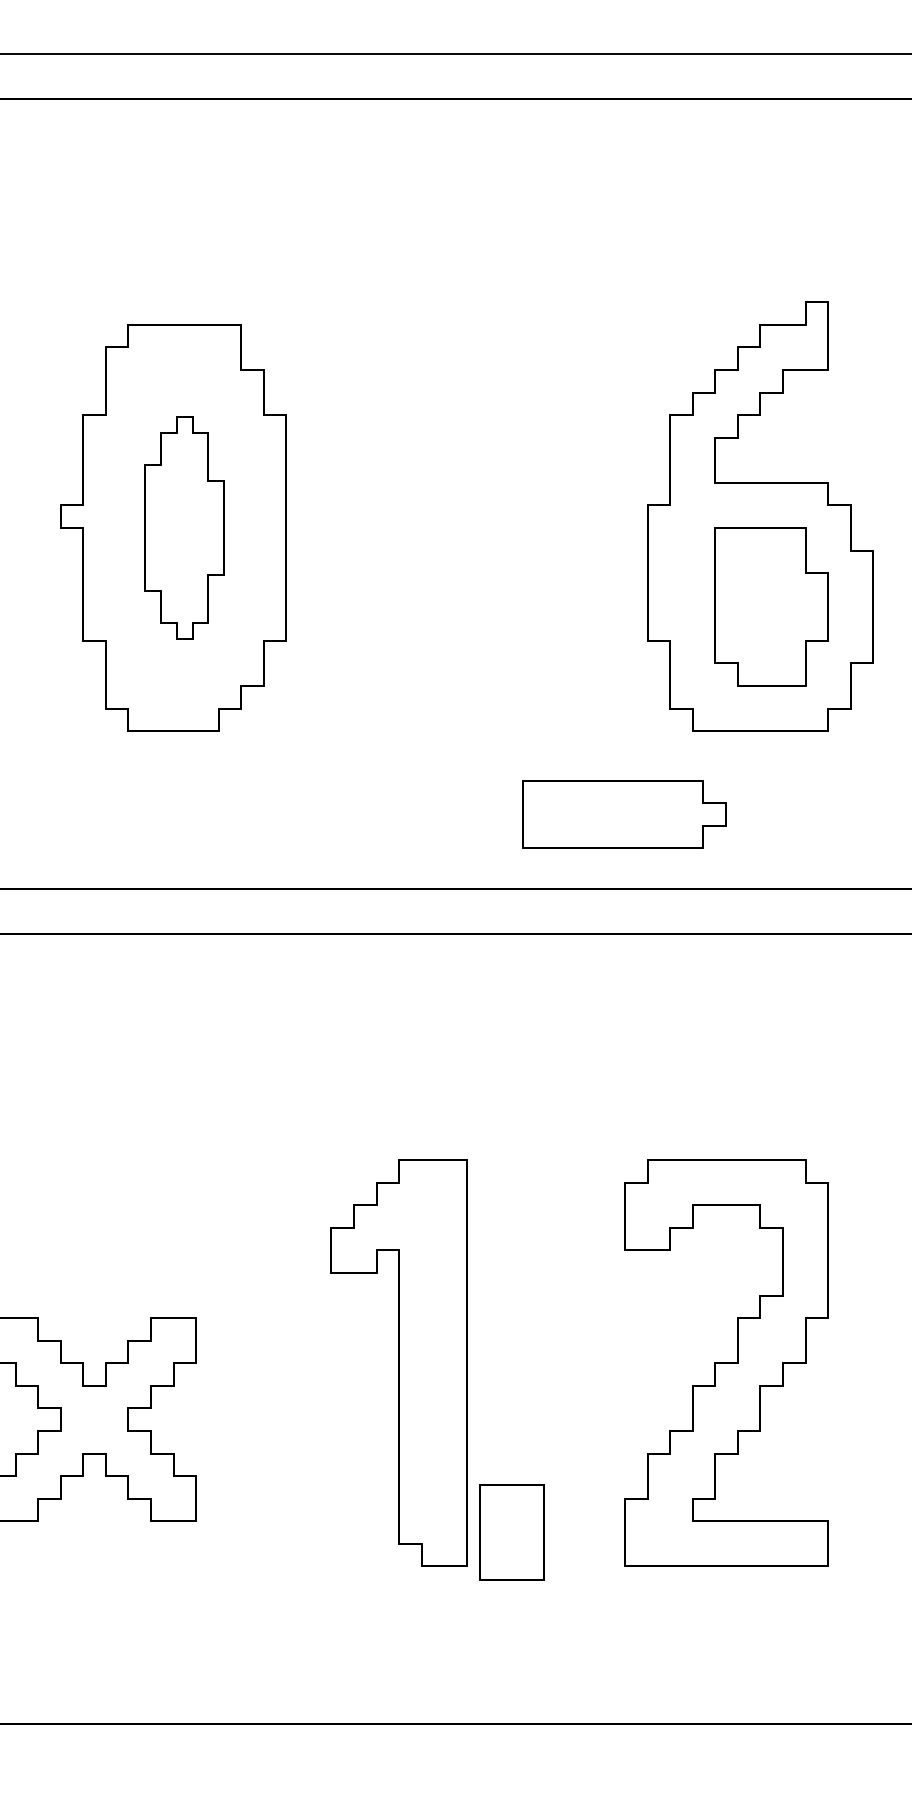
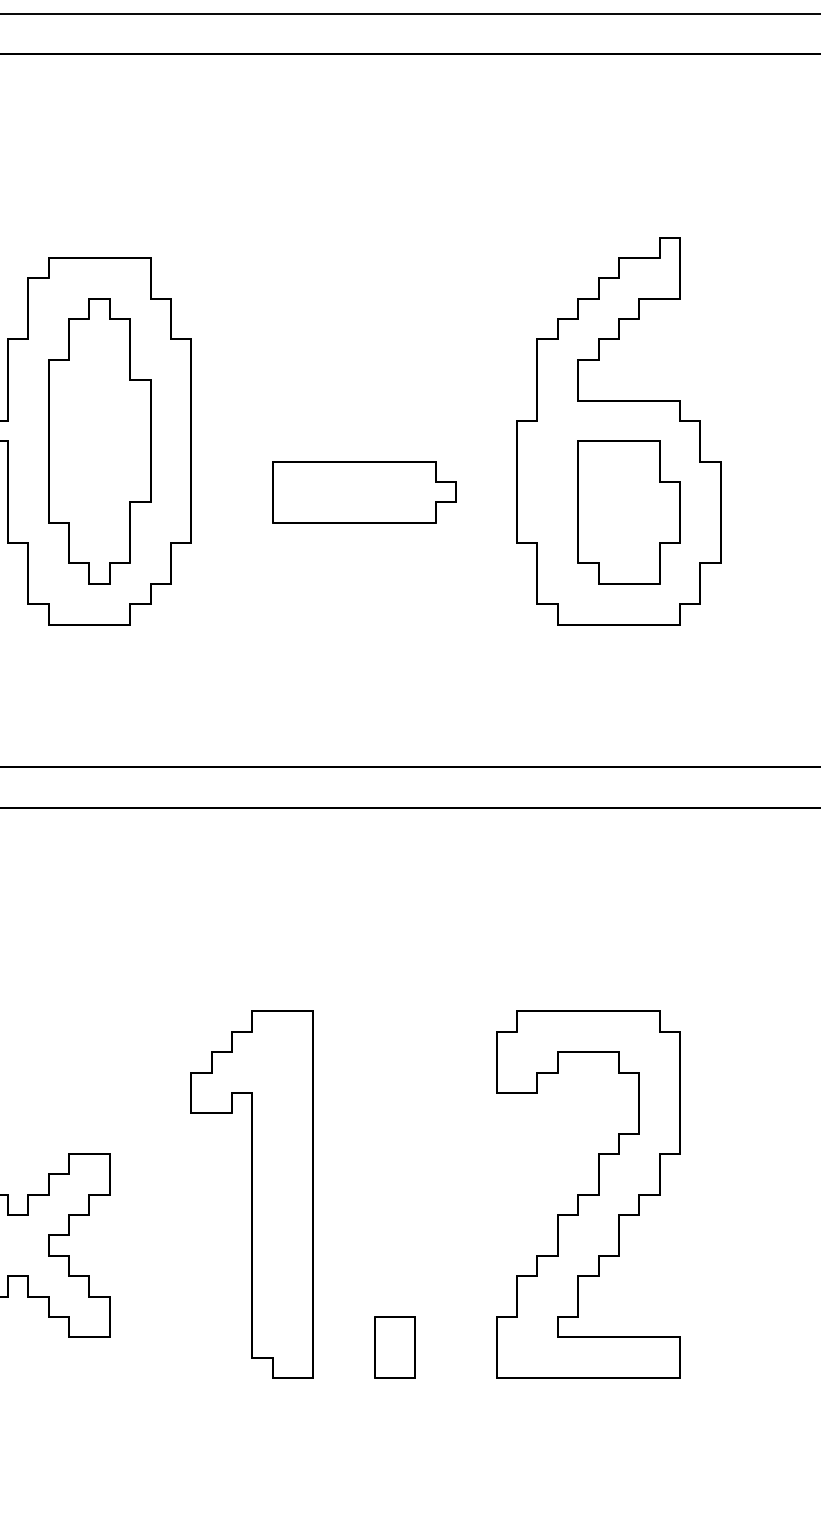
part: (184, 527) -> (99, 440), size x1.43
part: (624, 814) -> (364, 492), moved
part: (398, 1362) -> (251, 1194), moved
part: (512, 1532) -> (395, 1347), size x0.71

